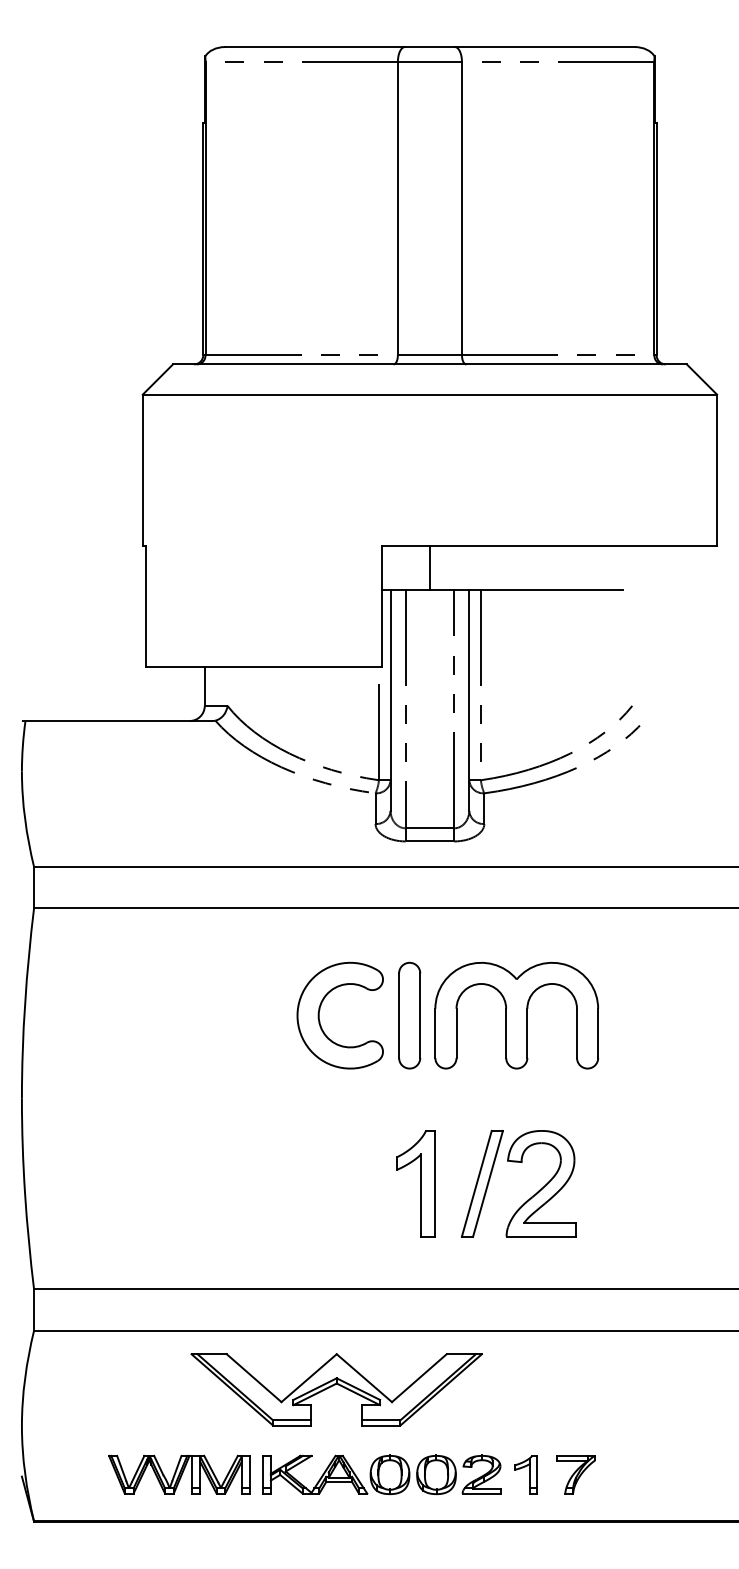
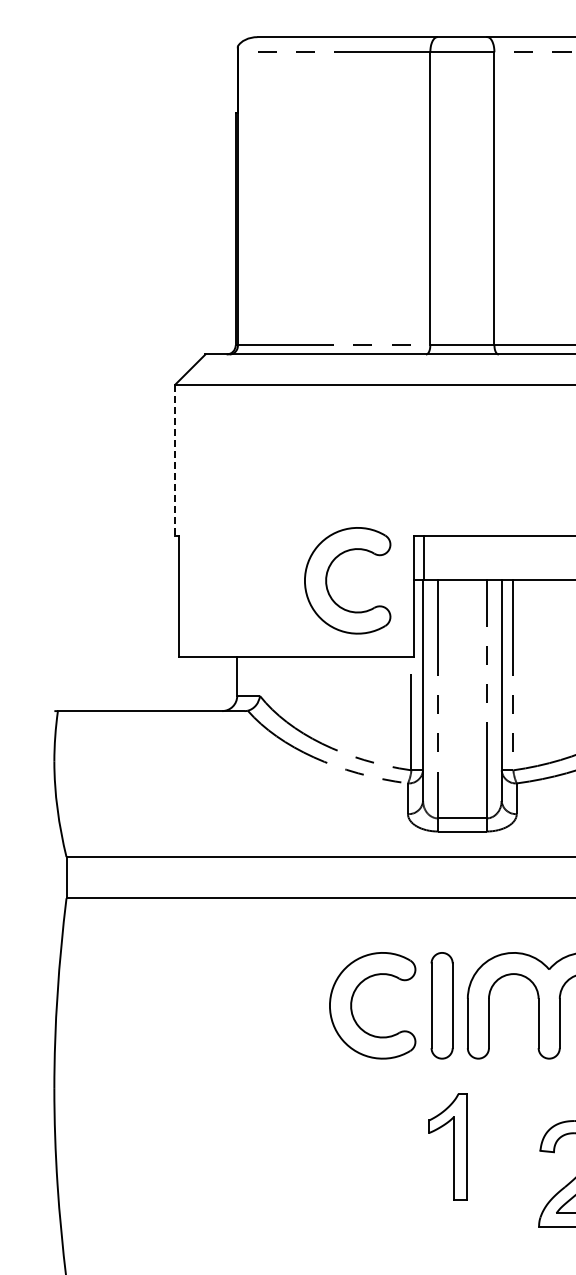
line: (142, 470) -> (174, 460), solid -> dashed
line: (429, 567) -> (423, 557), moved
part: (295, 585) -> (327, 575), added
part: (415, 1183) -> (447, 1146), moved
part: (482, 1183) -> (514, 1173), removed

